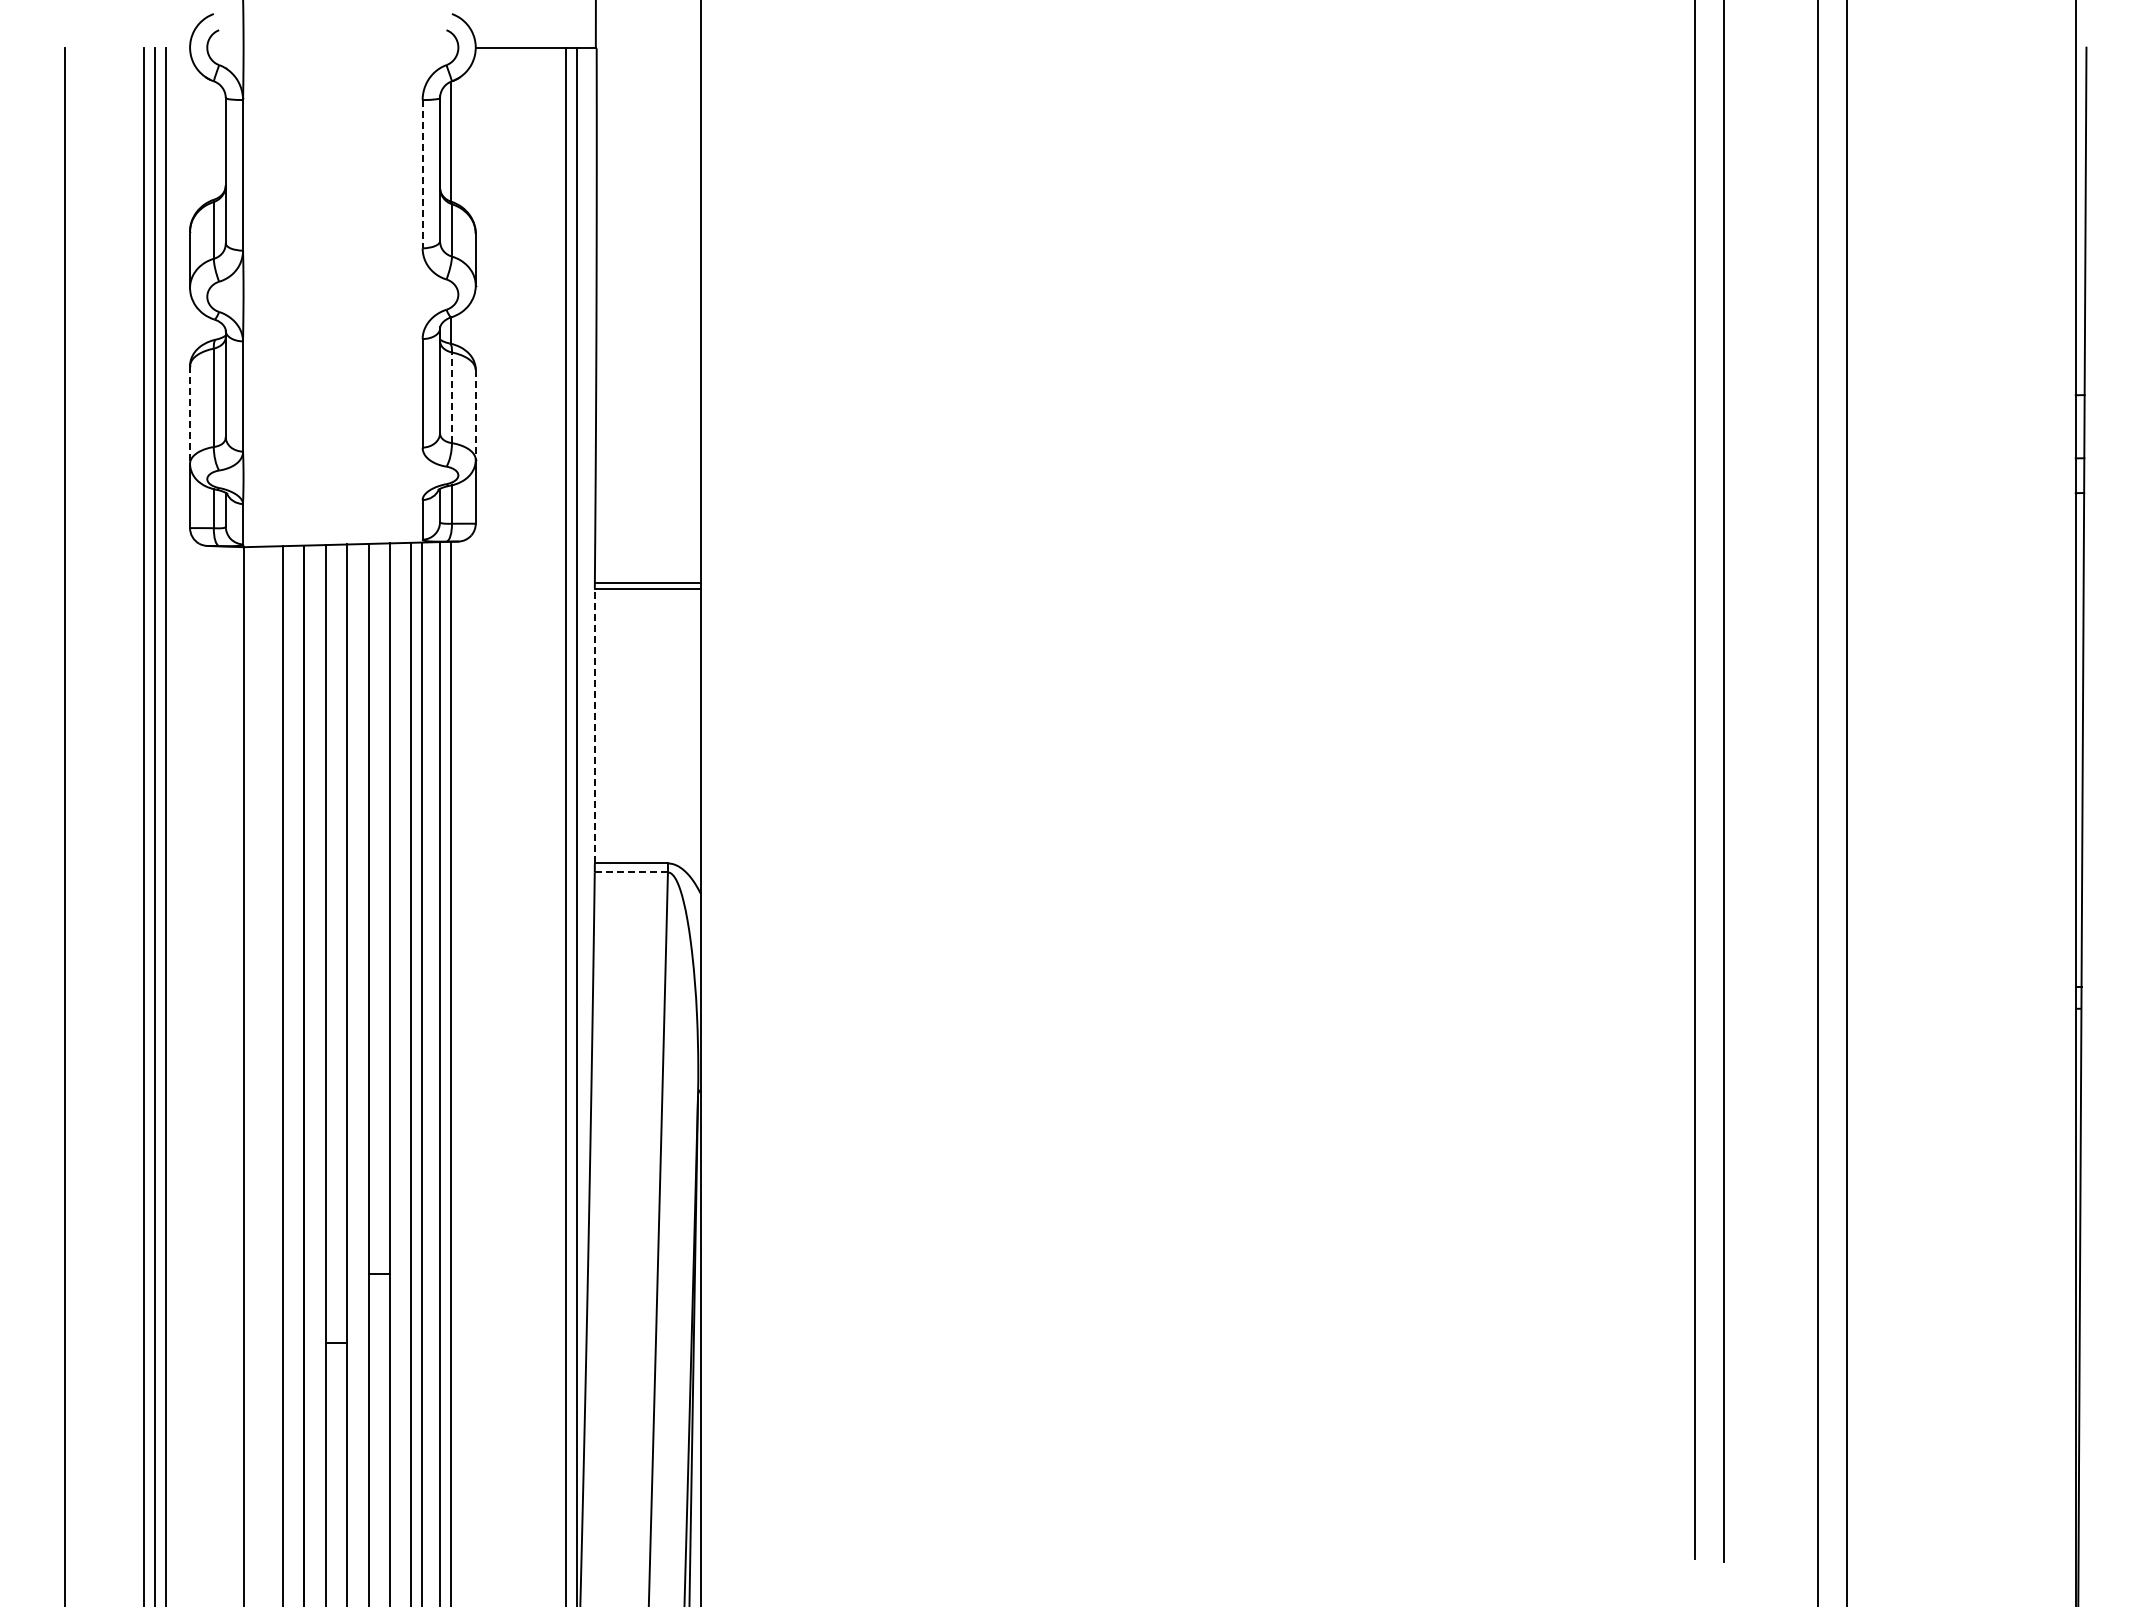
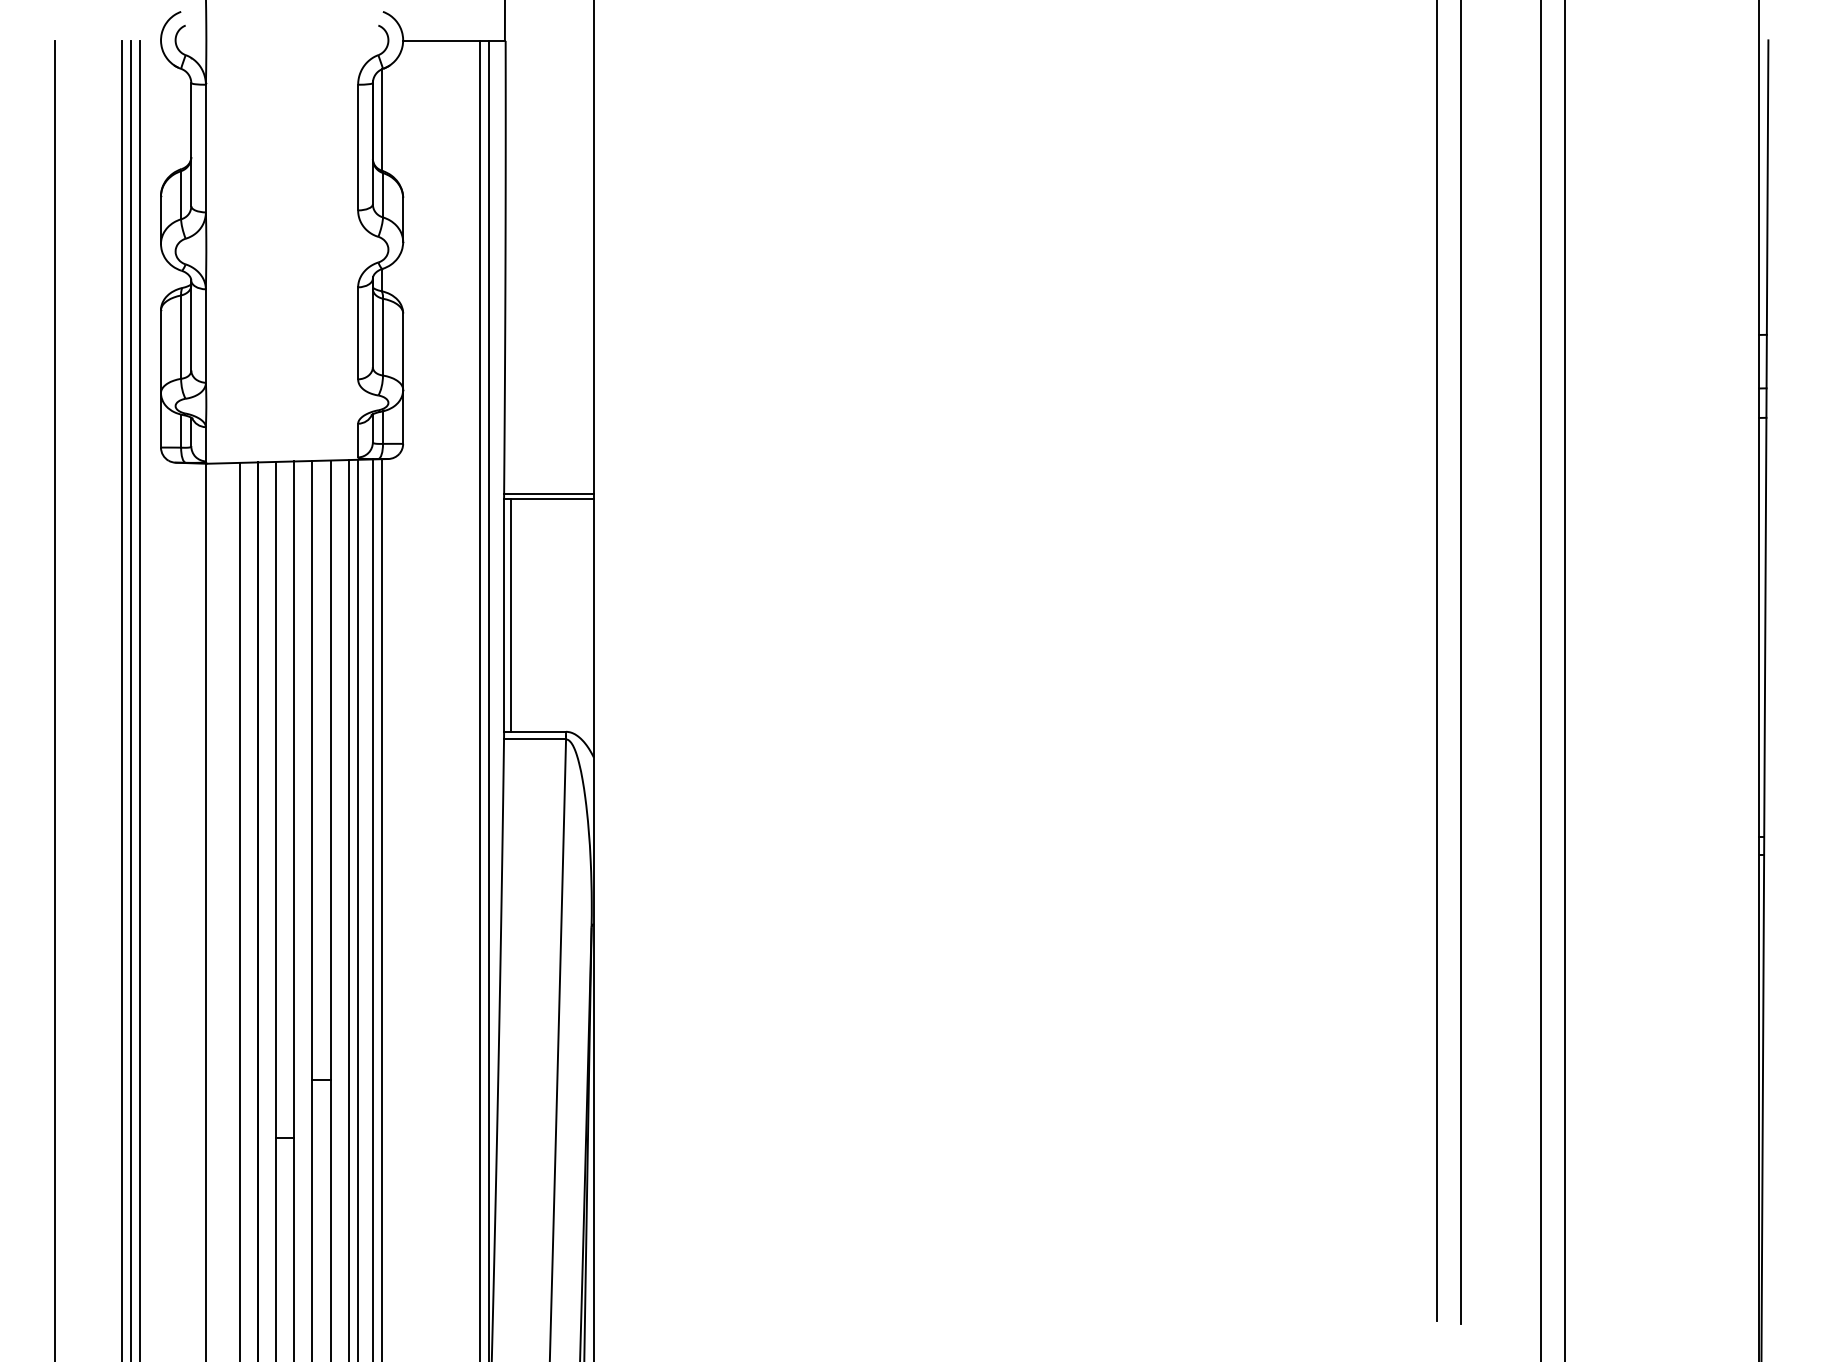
line: (422, 174) -> (358, 147), dashed -> solid
line: (451, 397) -> (382, 336), dashed -> solid
line: (190, 414) -> (161, 351), dashed -> solid
line: (475, 414) -> (402, 351), dashed -> solid
line: (594, 725) -> (503, 614), dashed -> solid
line: (602, 725) -> (510, 614), added
line: (631, 872) -> (535, 739), dashed -> solid

